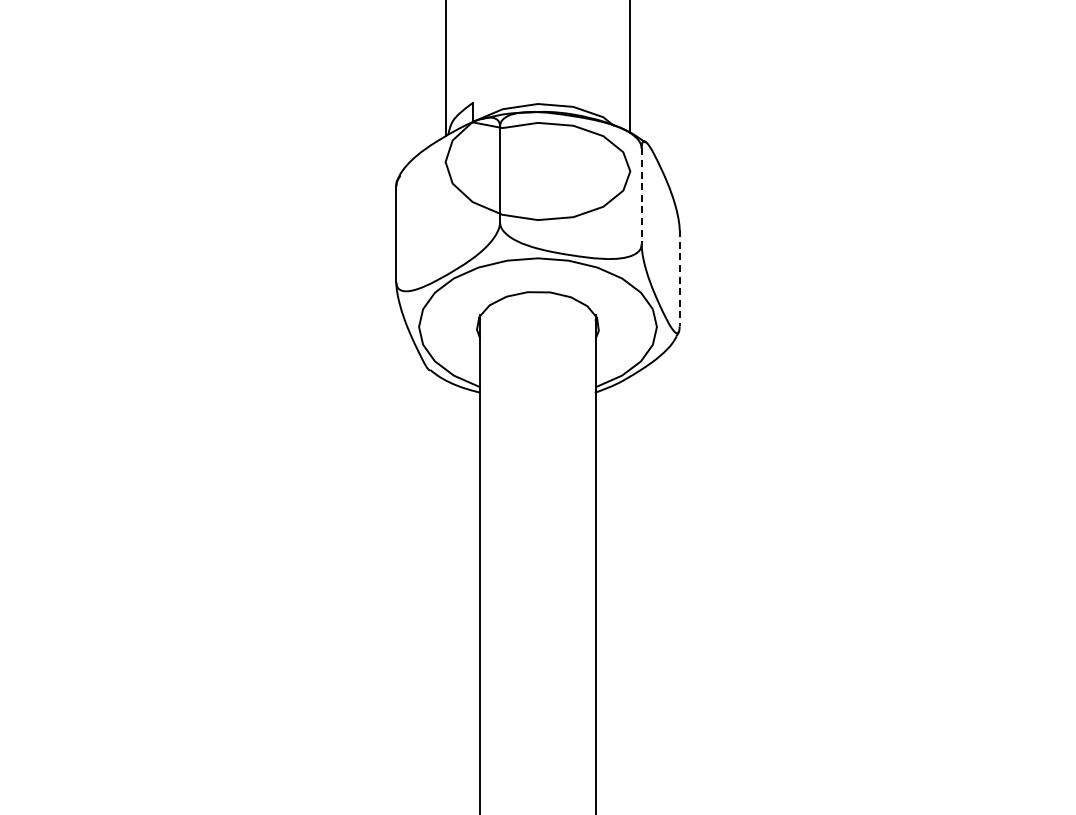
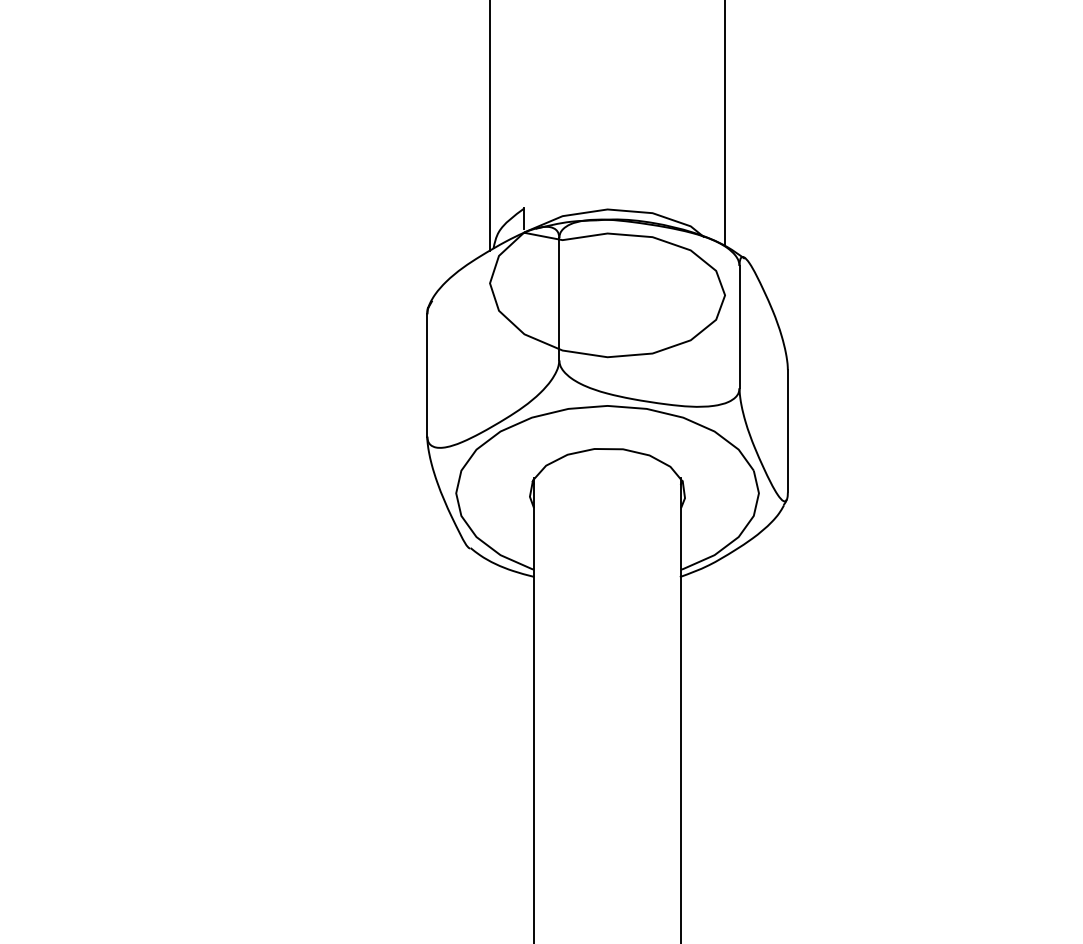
line: (641, 196) -> (739, 327), dashed -> solid
line: (679, 278) -> (787, 431), dashed -> solid

